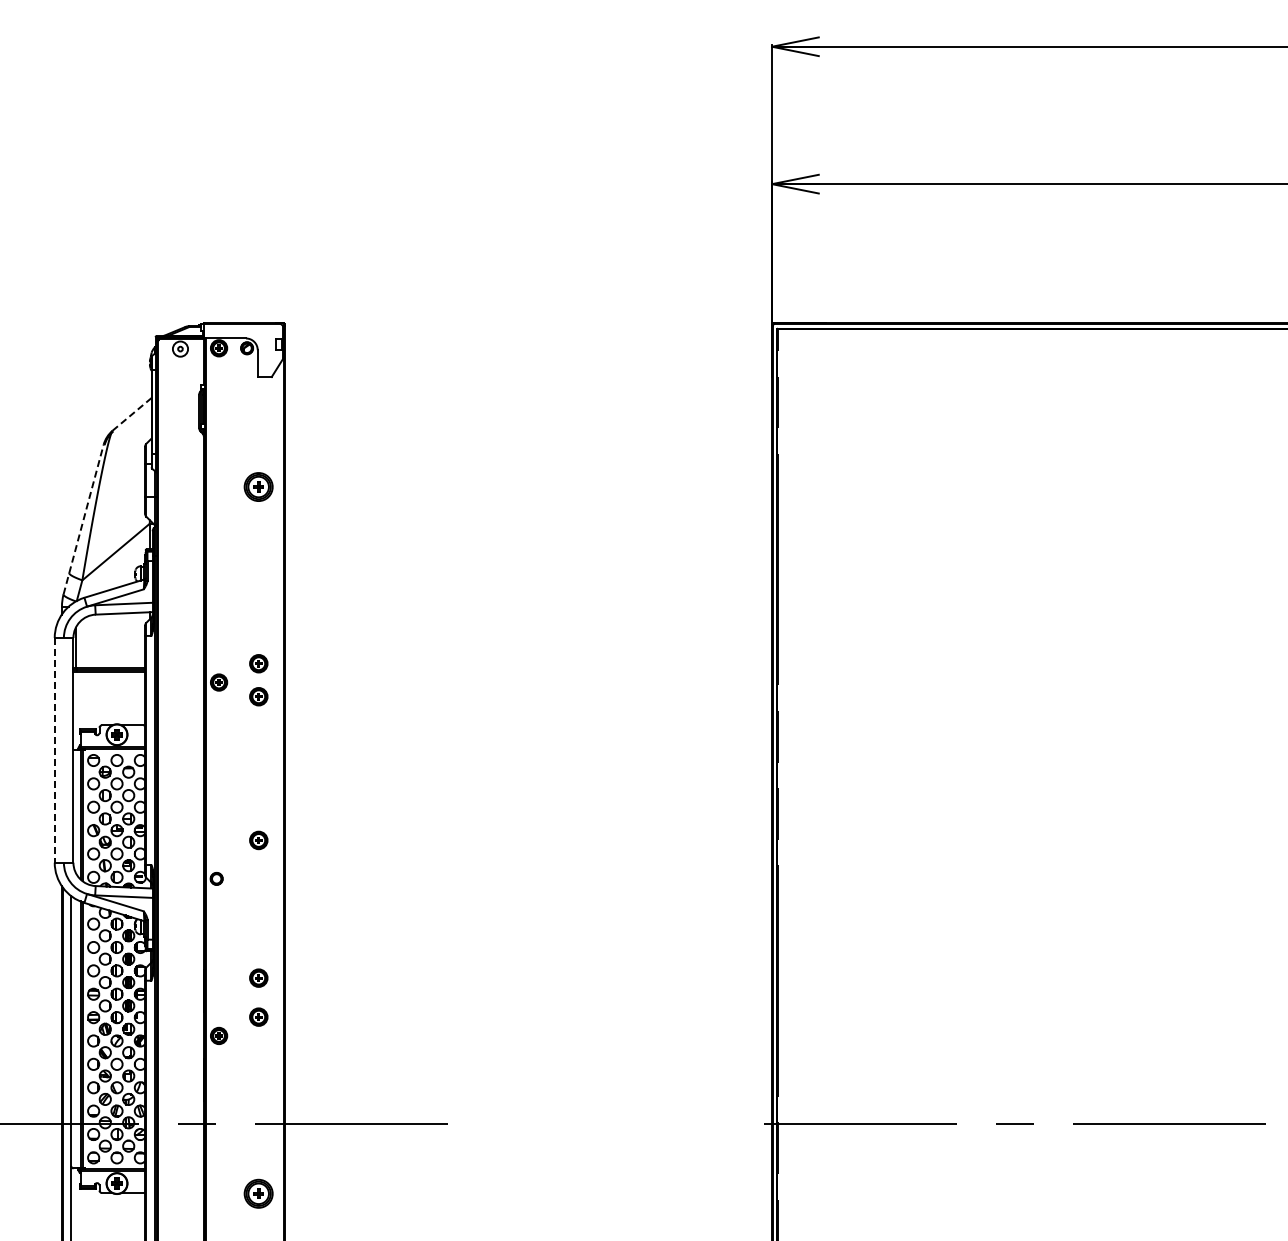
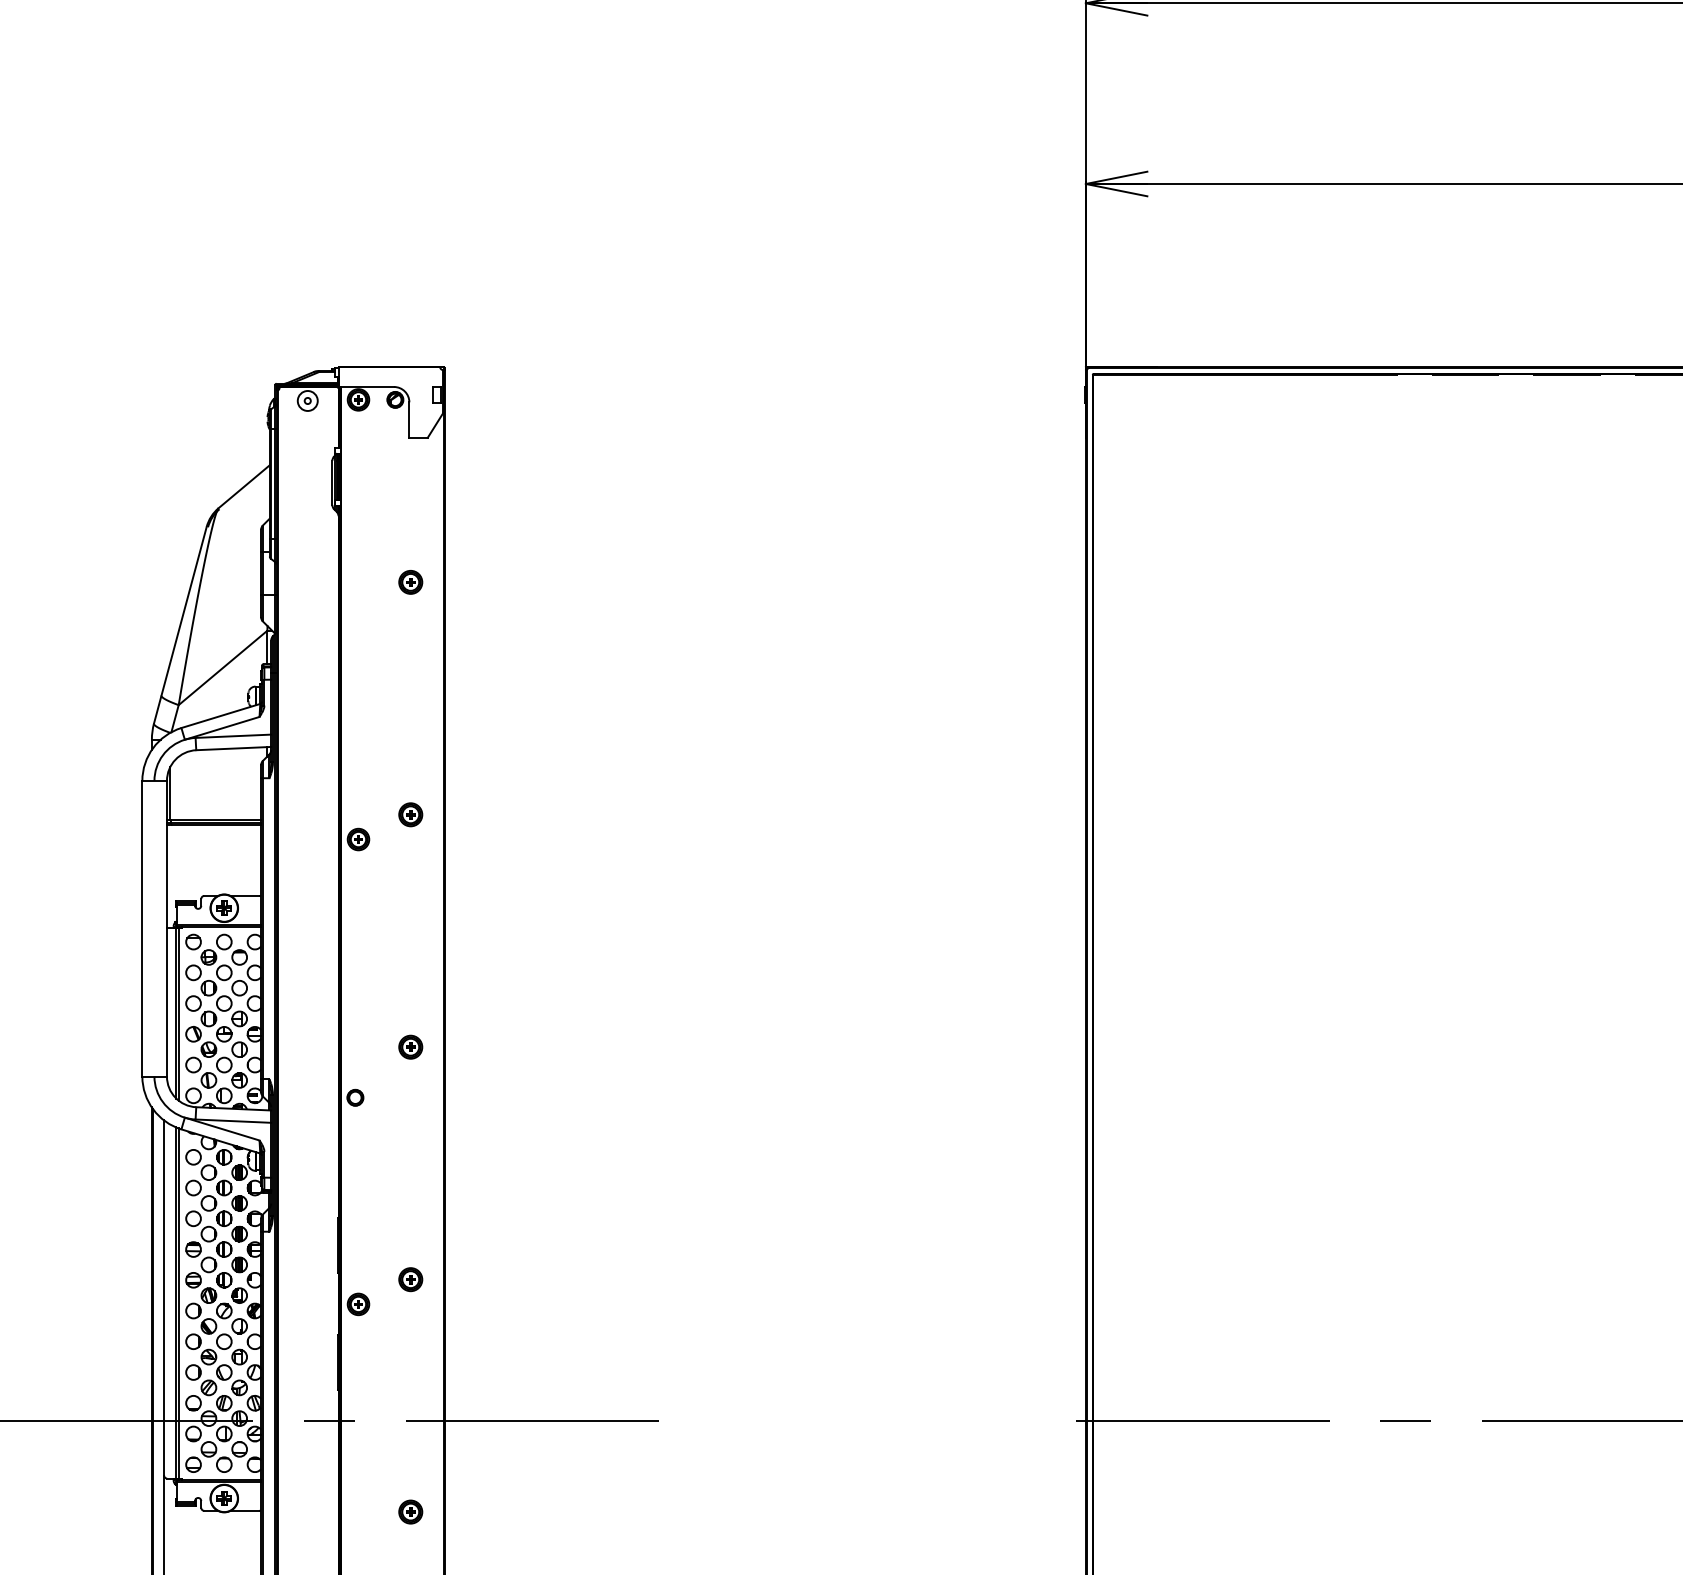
line: (131, 414) -> (243, 486), dashed -> solid
part: (258, 486) -> (410, 581), size x0.62
line: (83, 519) -> (180, 625), dashed -> solid
part: (258, 696) -> (410, 857), removed
line: (54, 750) -> (142, 928), dashed -> solid
part: (258, 977) -> (410, 1227), removed
part: (258, 1193) -> (410, 1511), size x0.62

